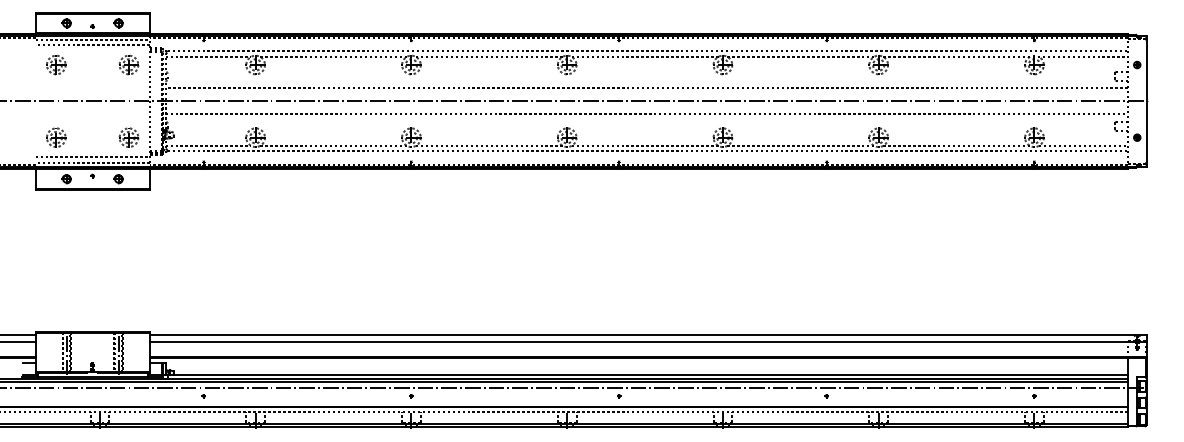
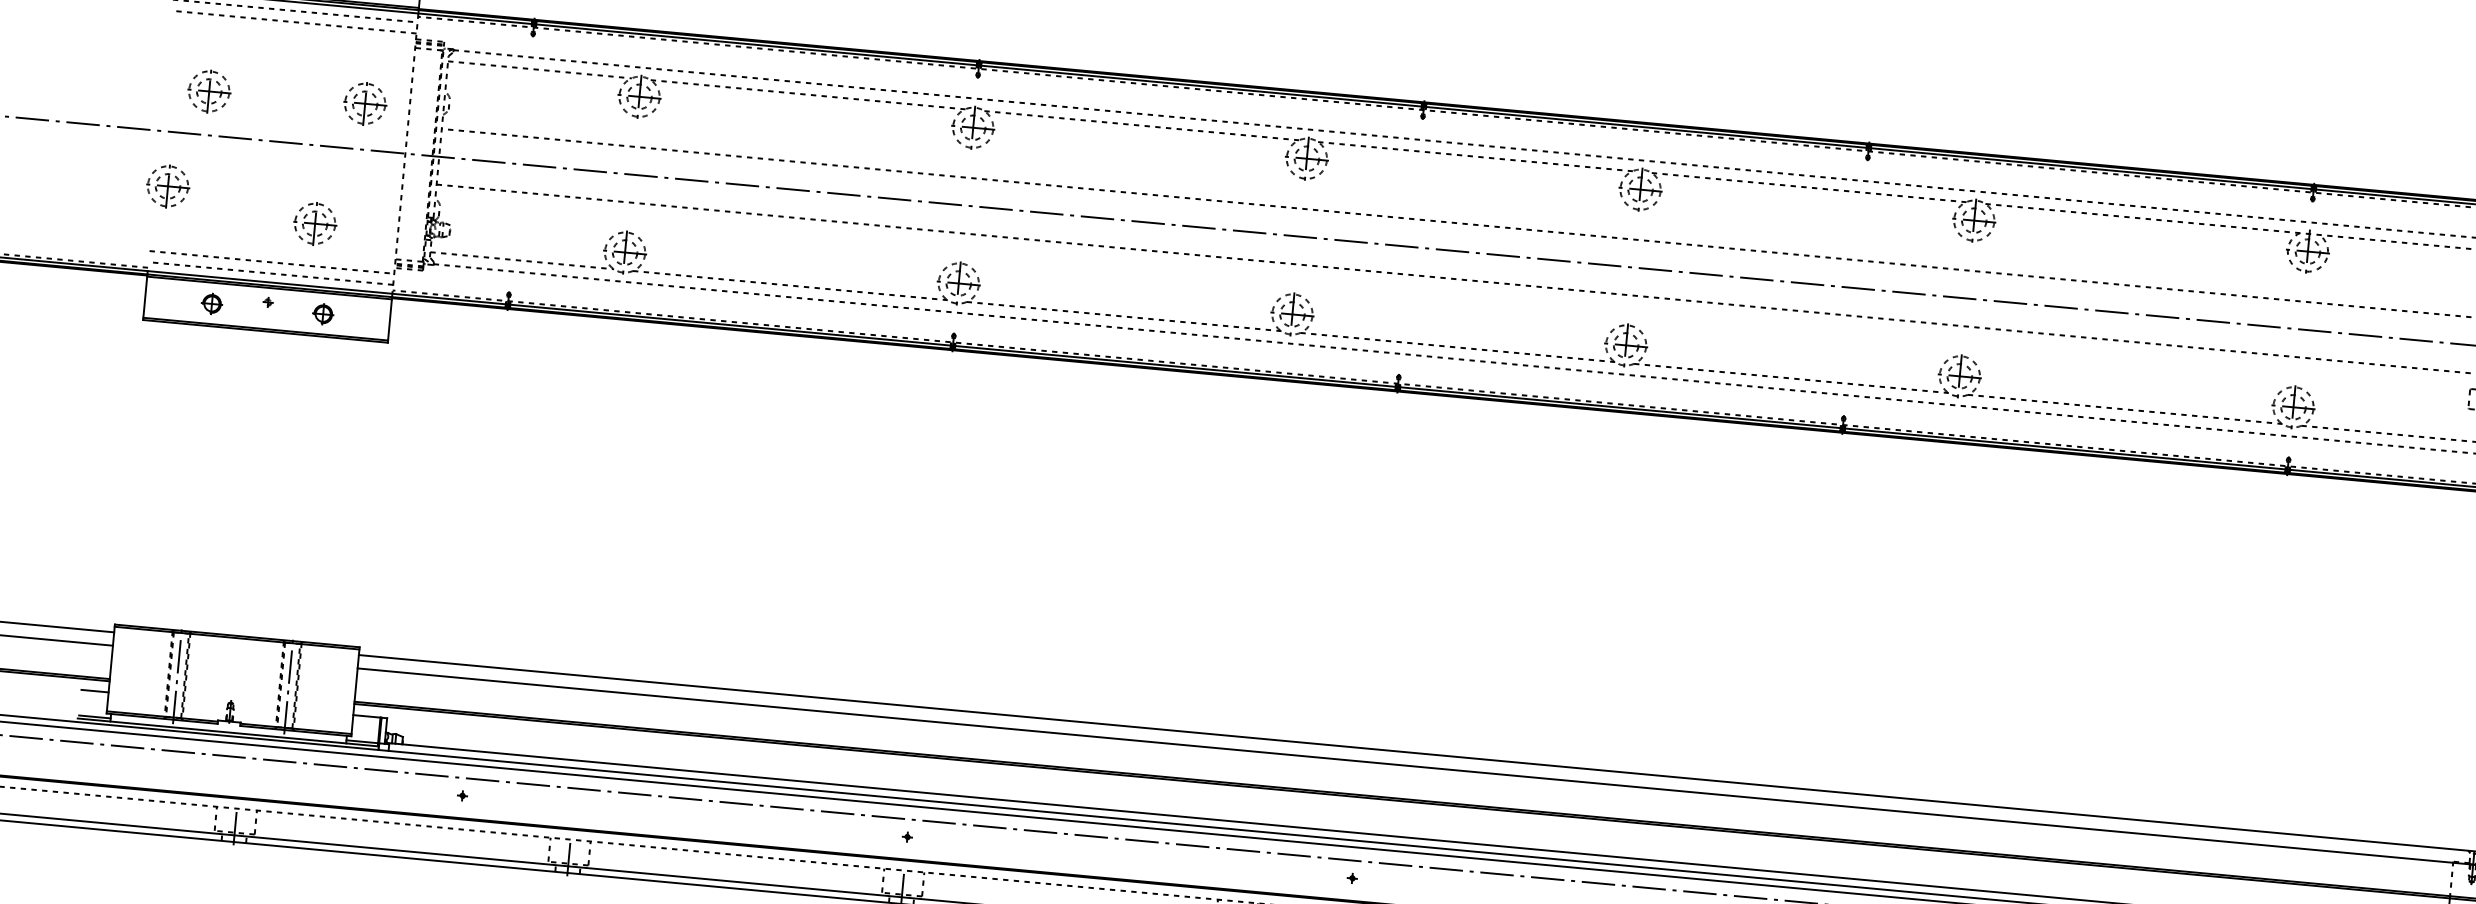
part: (56, 64) -> (209, 90), moved
part: (128, 64) -> (364, 102), moved
part: (56, 137) -> (168, 185), moved
part: (128, 137) -> (314, 223), moved

